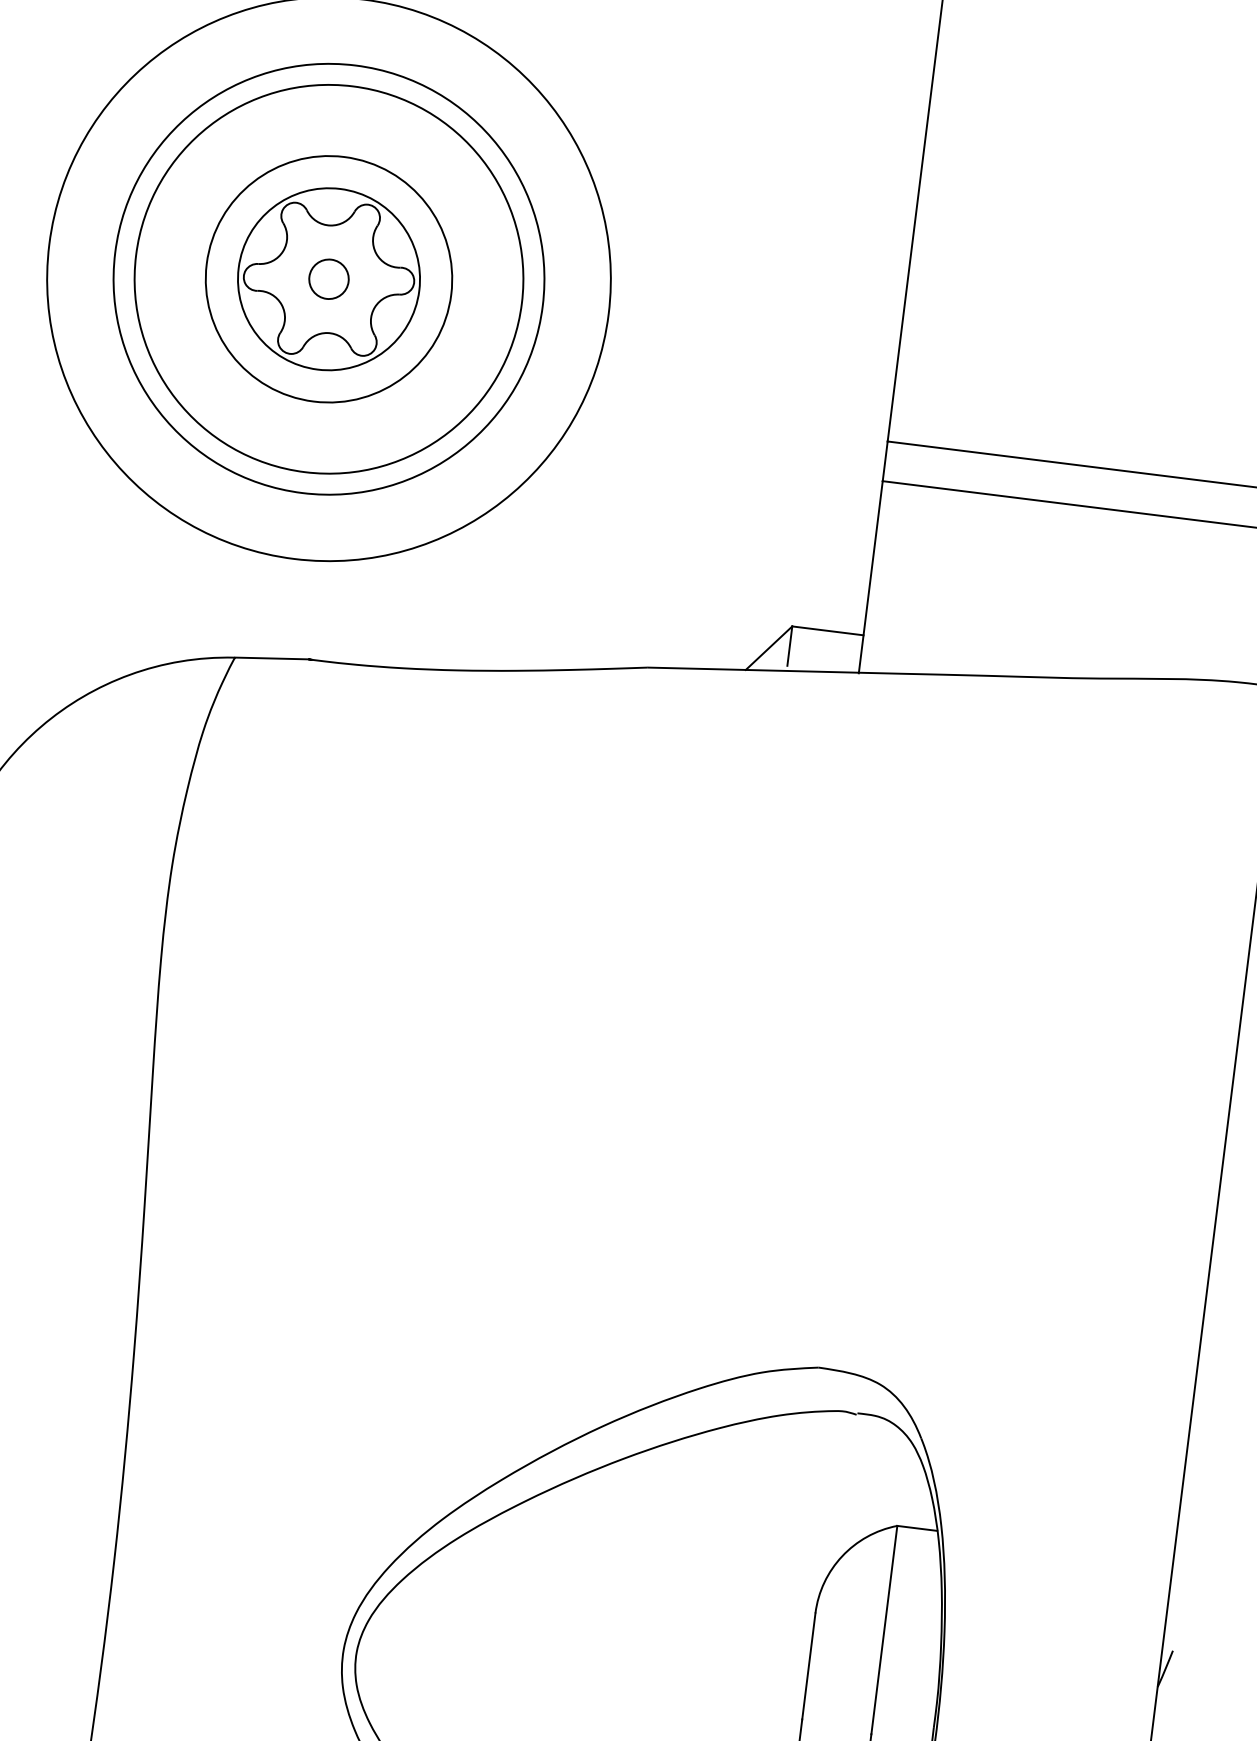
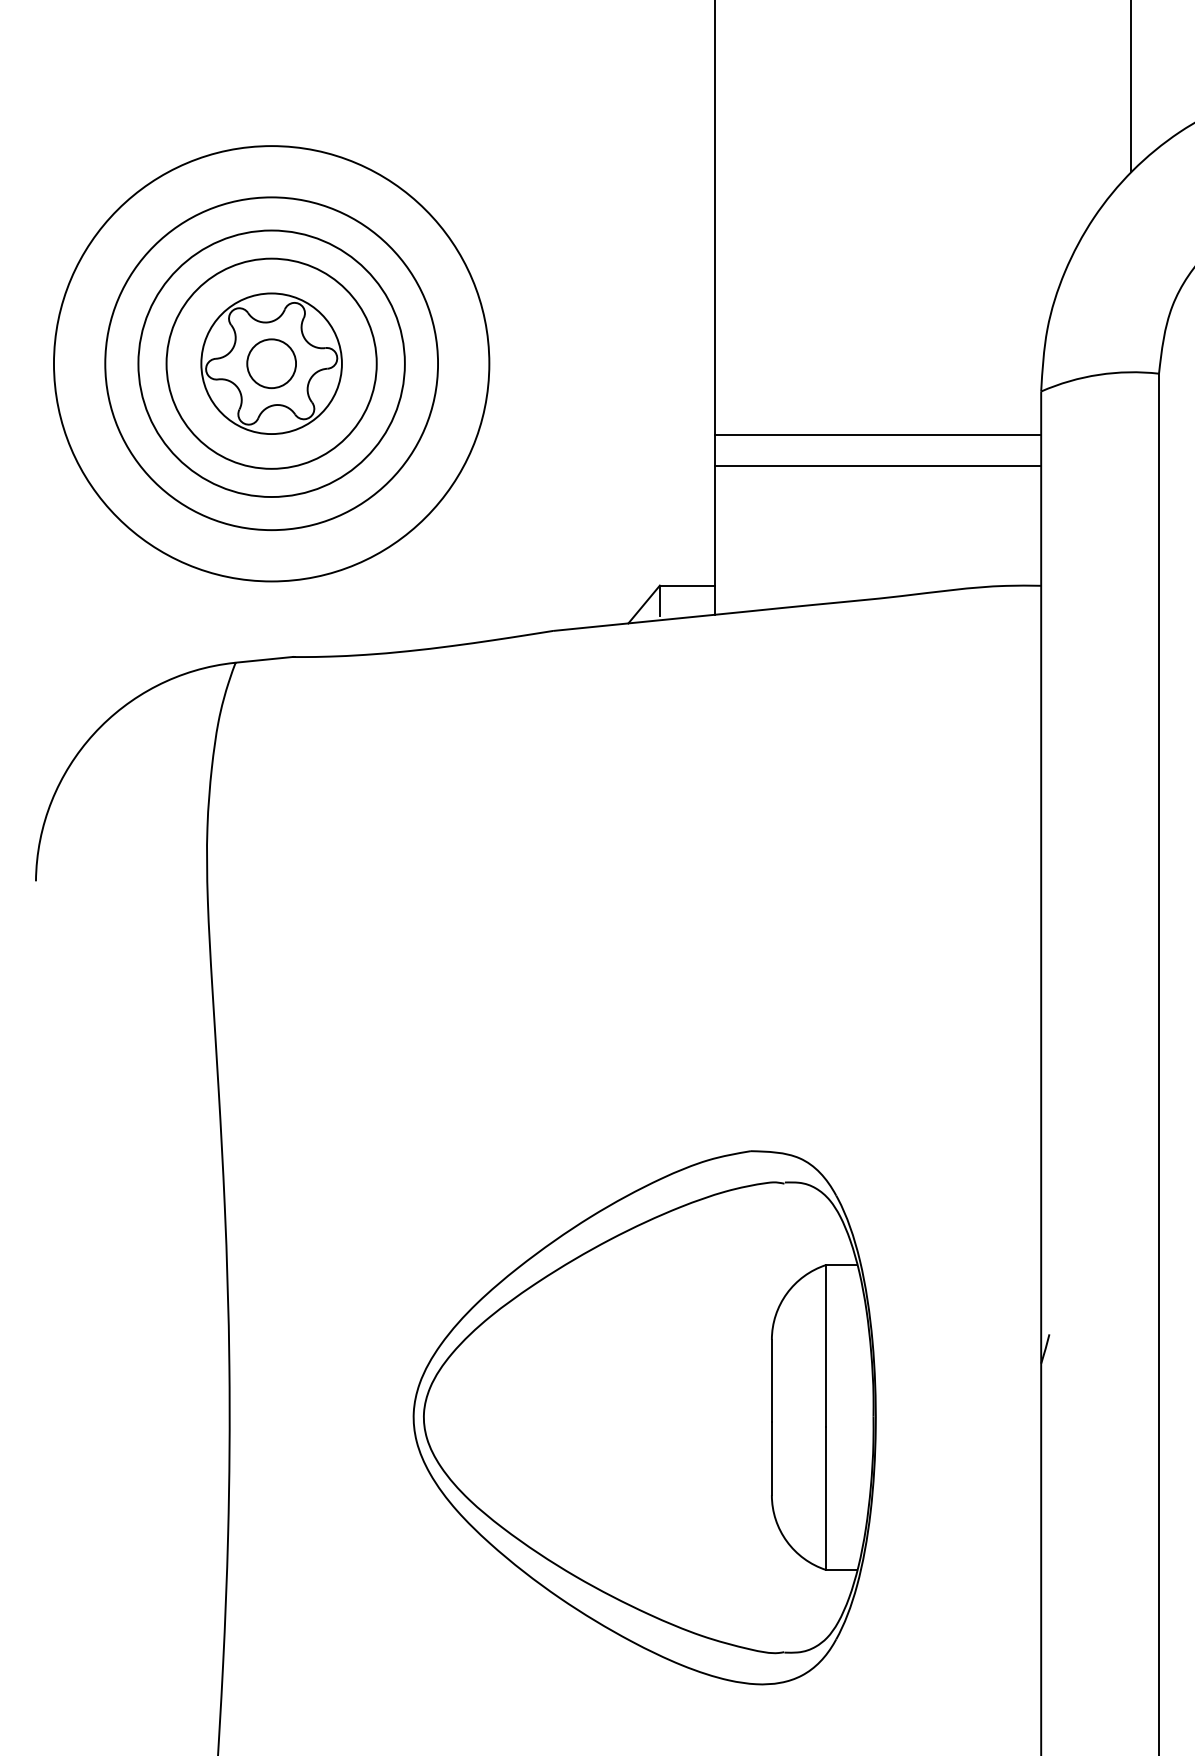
circle: (328, 278) -> (271, 363), size x0.7
circle: (328, 278) -> (271, 363), size x1.4
circle: (328, 278) -> (271, 363), size x1.6

